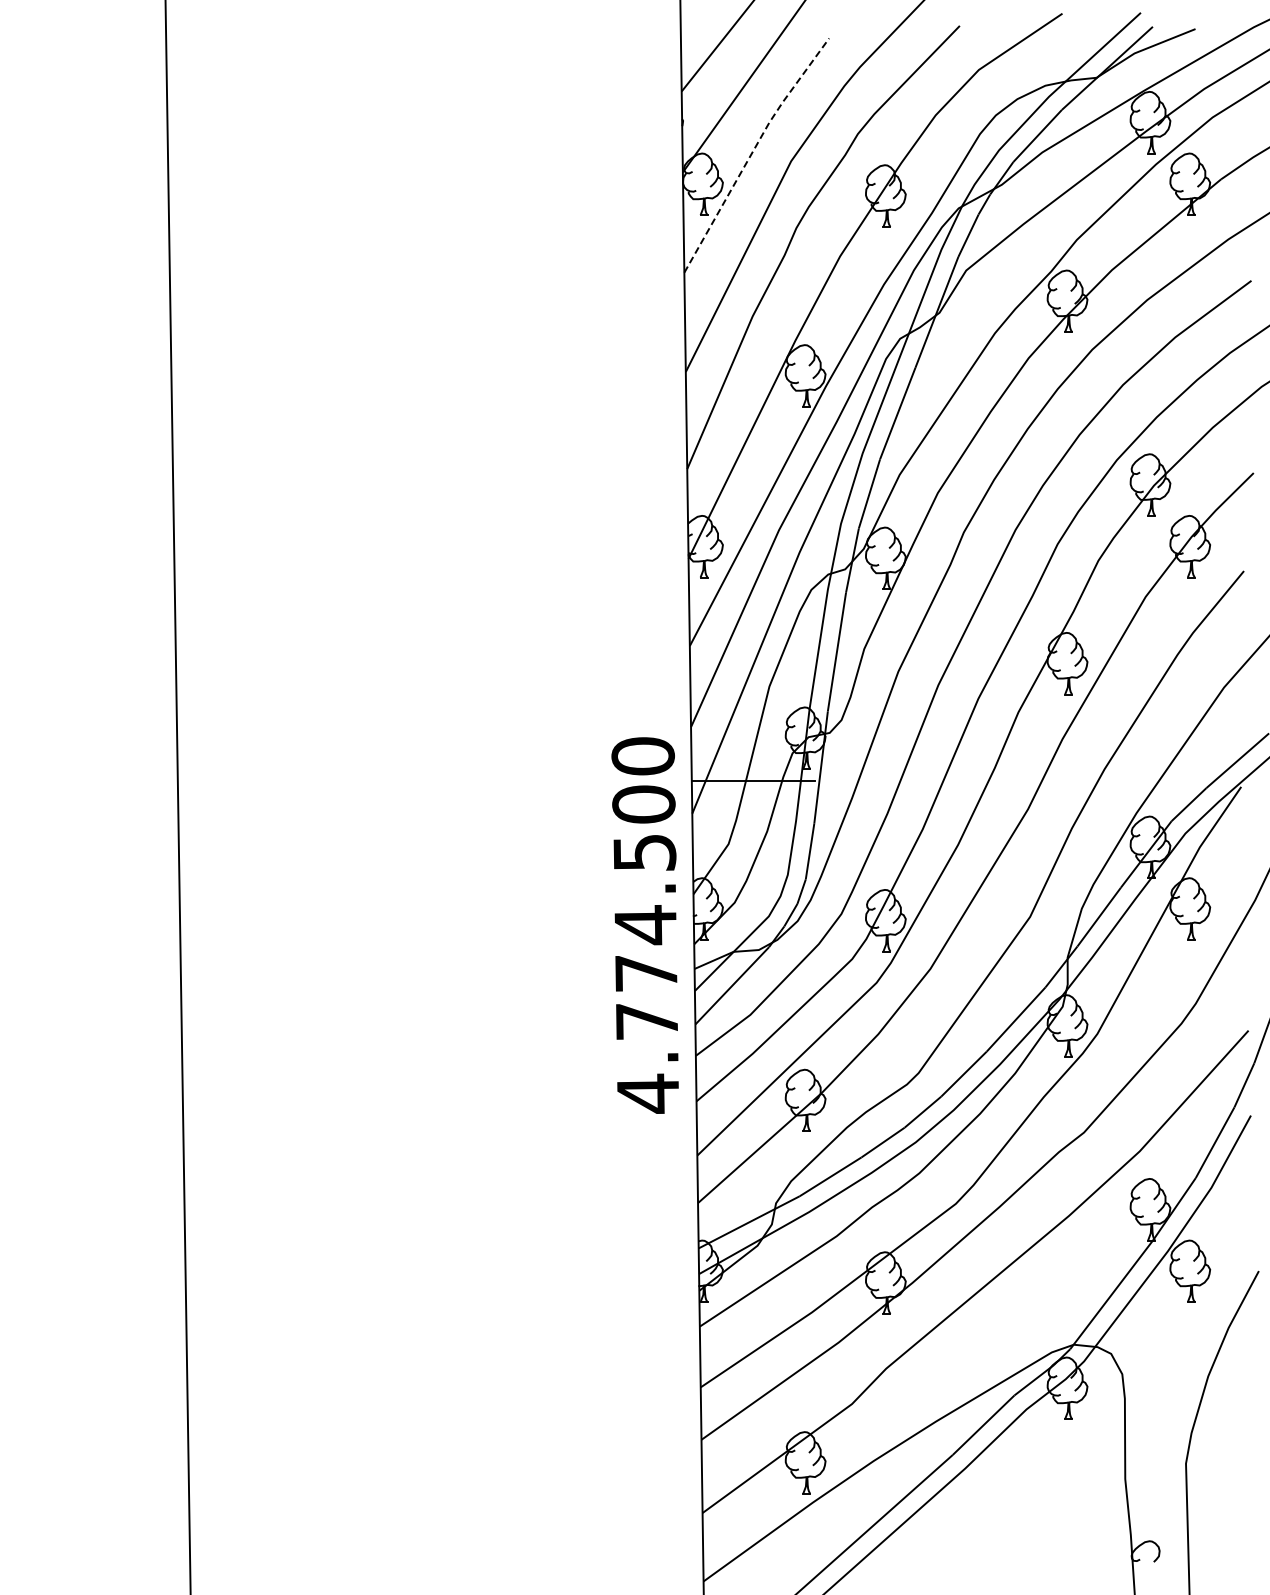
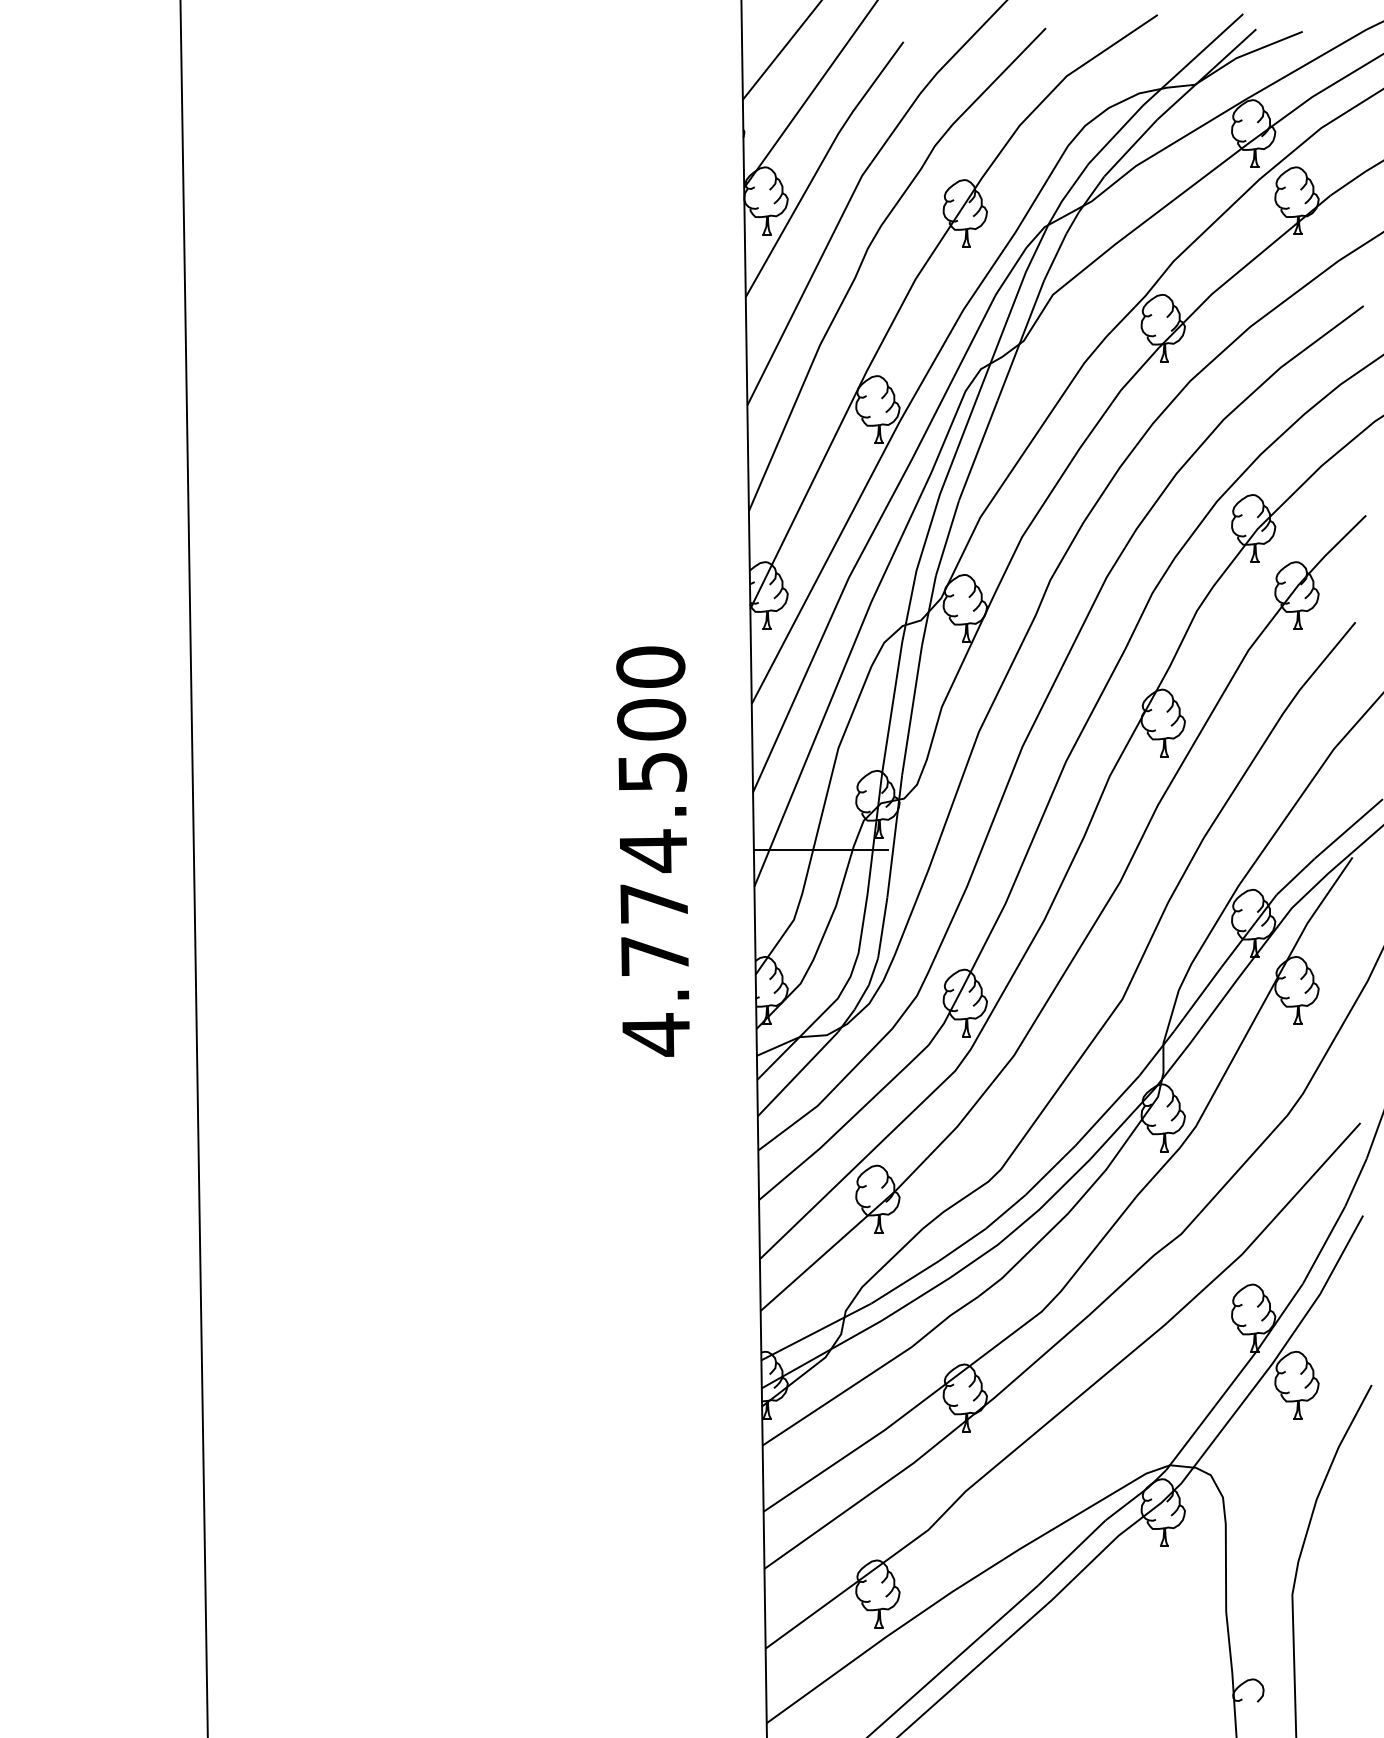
line: (753, 151) -> (821, 165), dashed -> solid
text: (644, 925) -> (652, 851), moved

